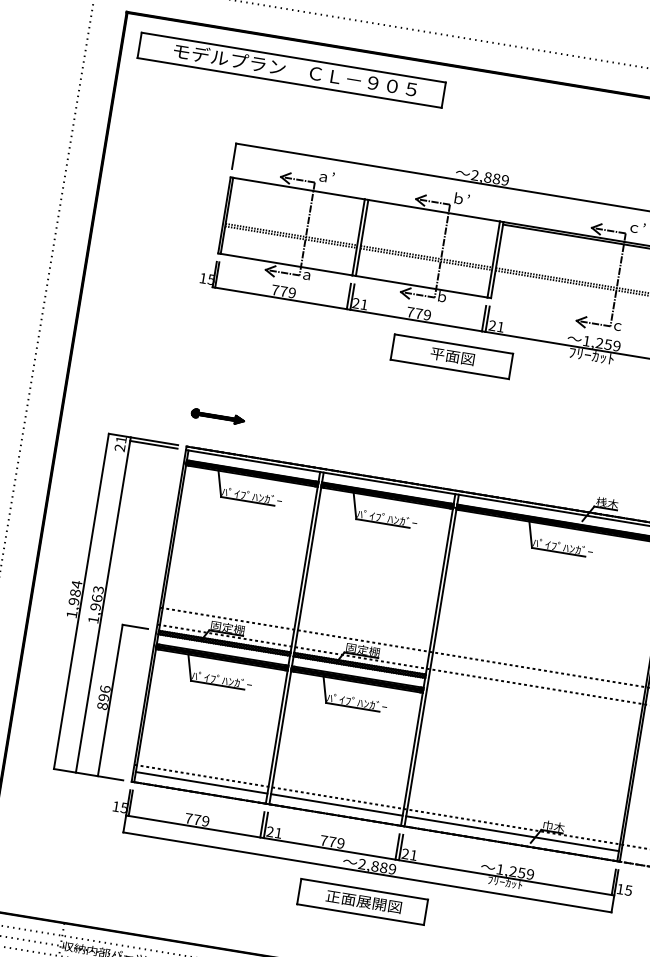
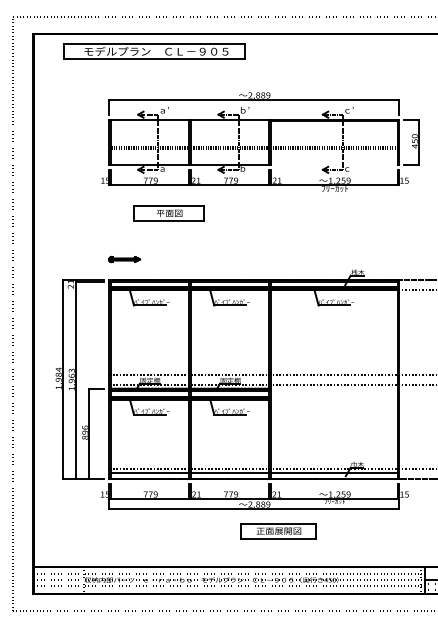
part: (292, 69) -> (154, 51), moved
part: (450, 356) -> (168, 213), moved
part: (363, 902) -> (278, 531), moved

